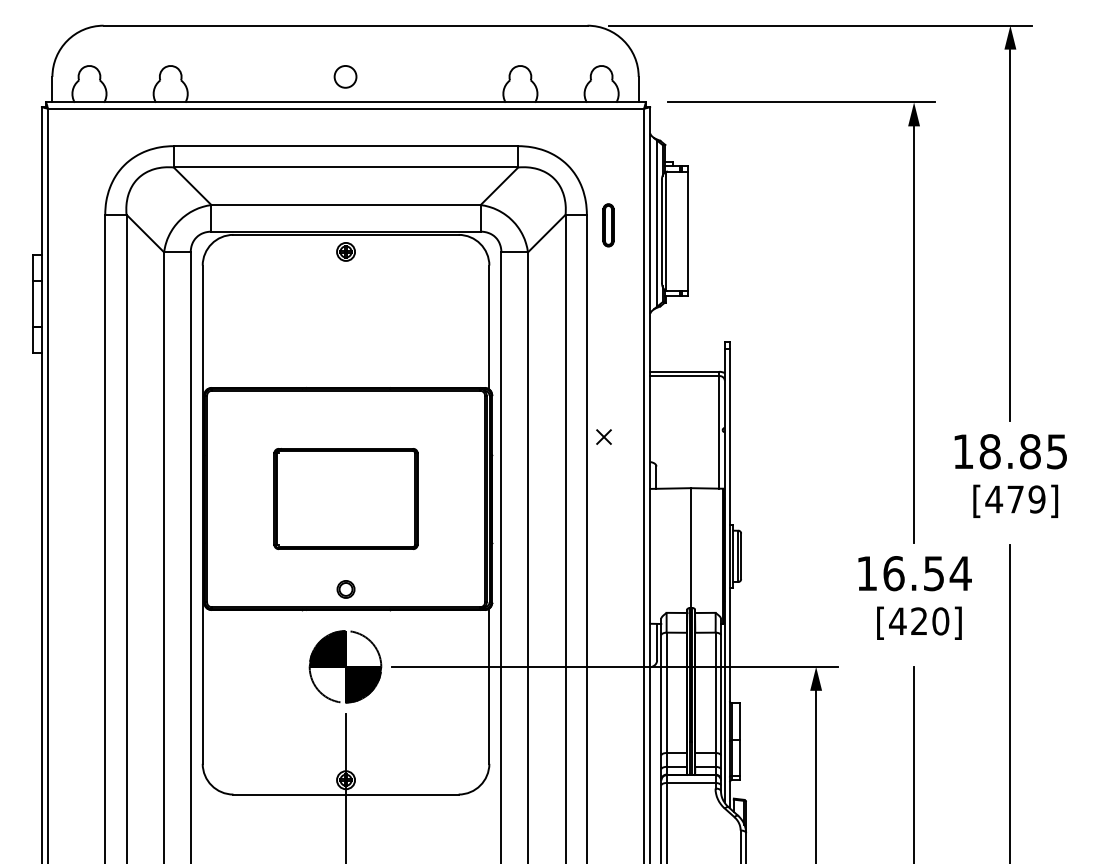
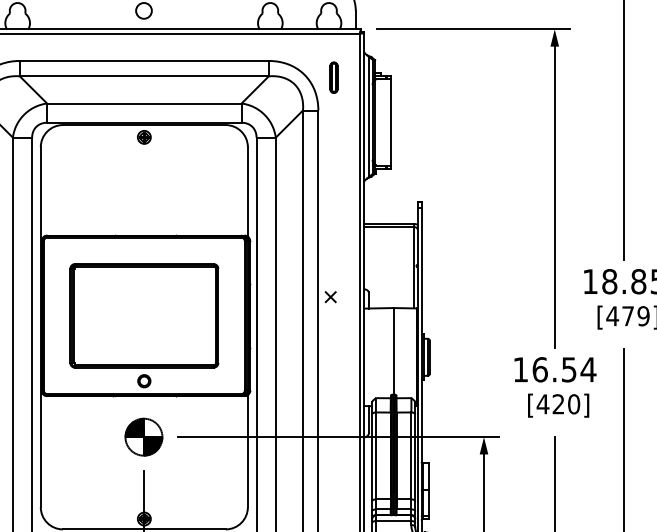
part: (608, 225) -> (333, 77), moved
part: (603, 436) -> (330, 296), moved
part: (345, 498) -> (143, 315), size x1.43
part: (345, 666) -> (143, 436), size x0.71

